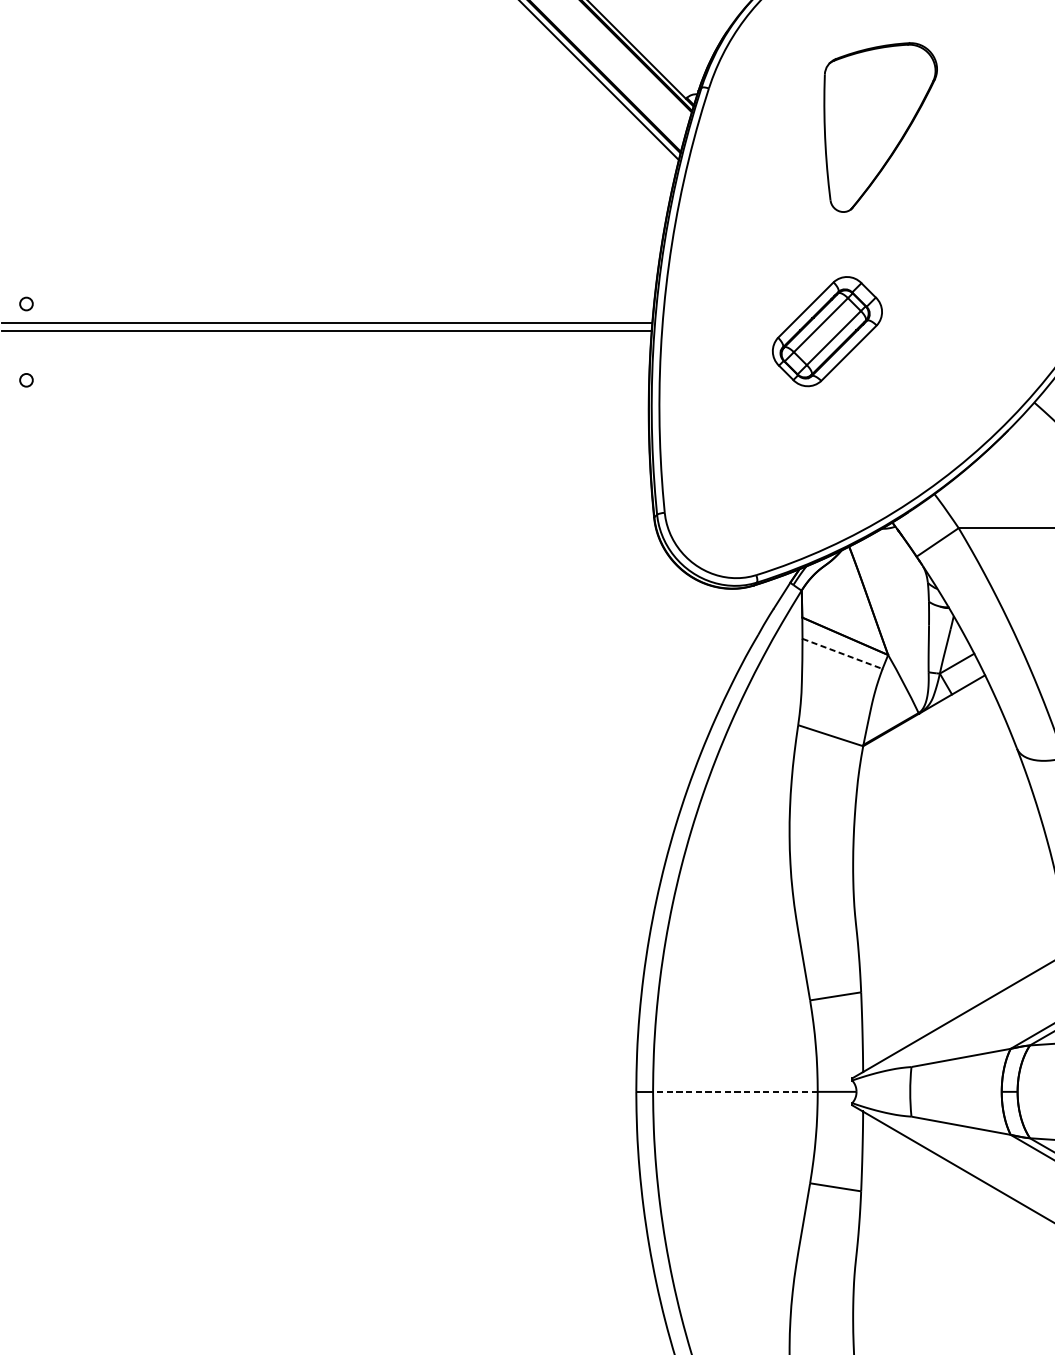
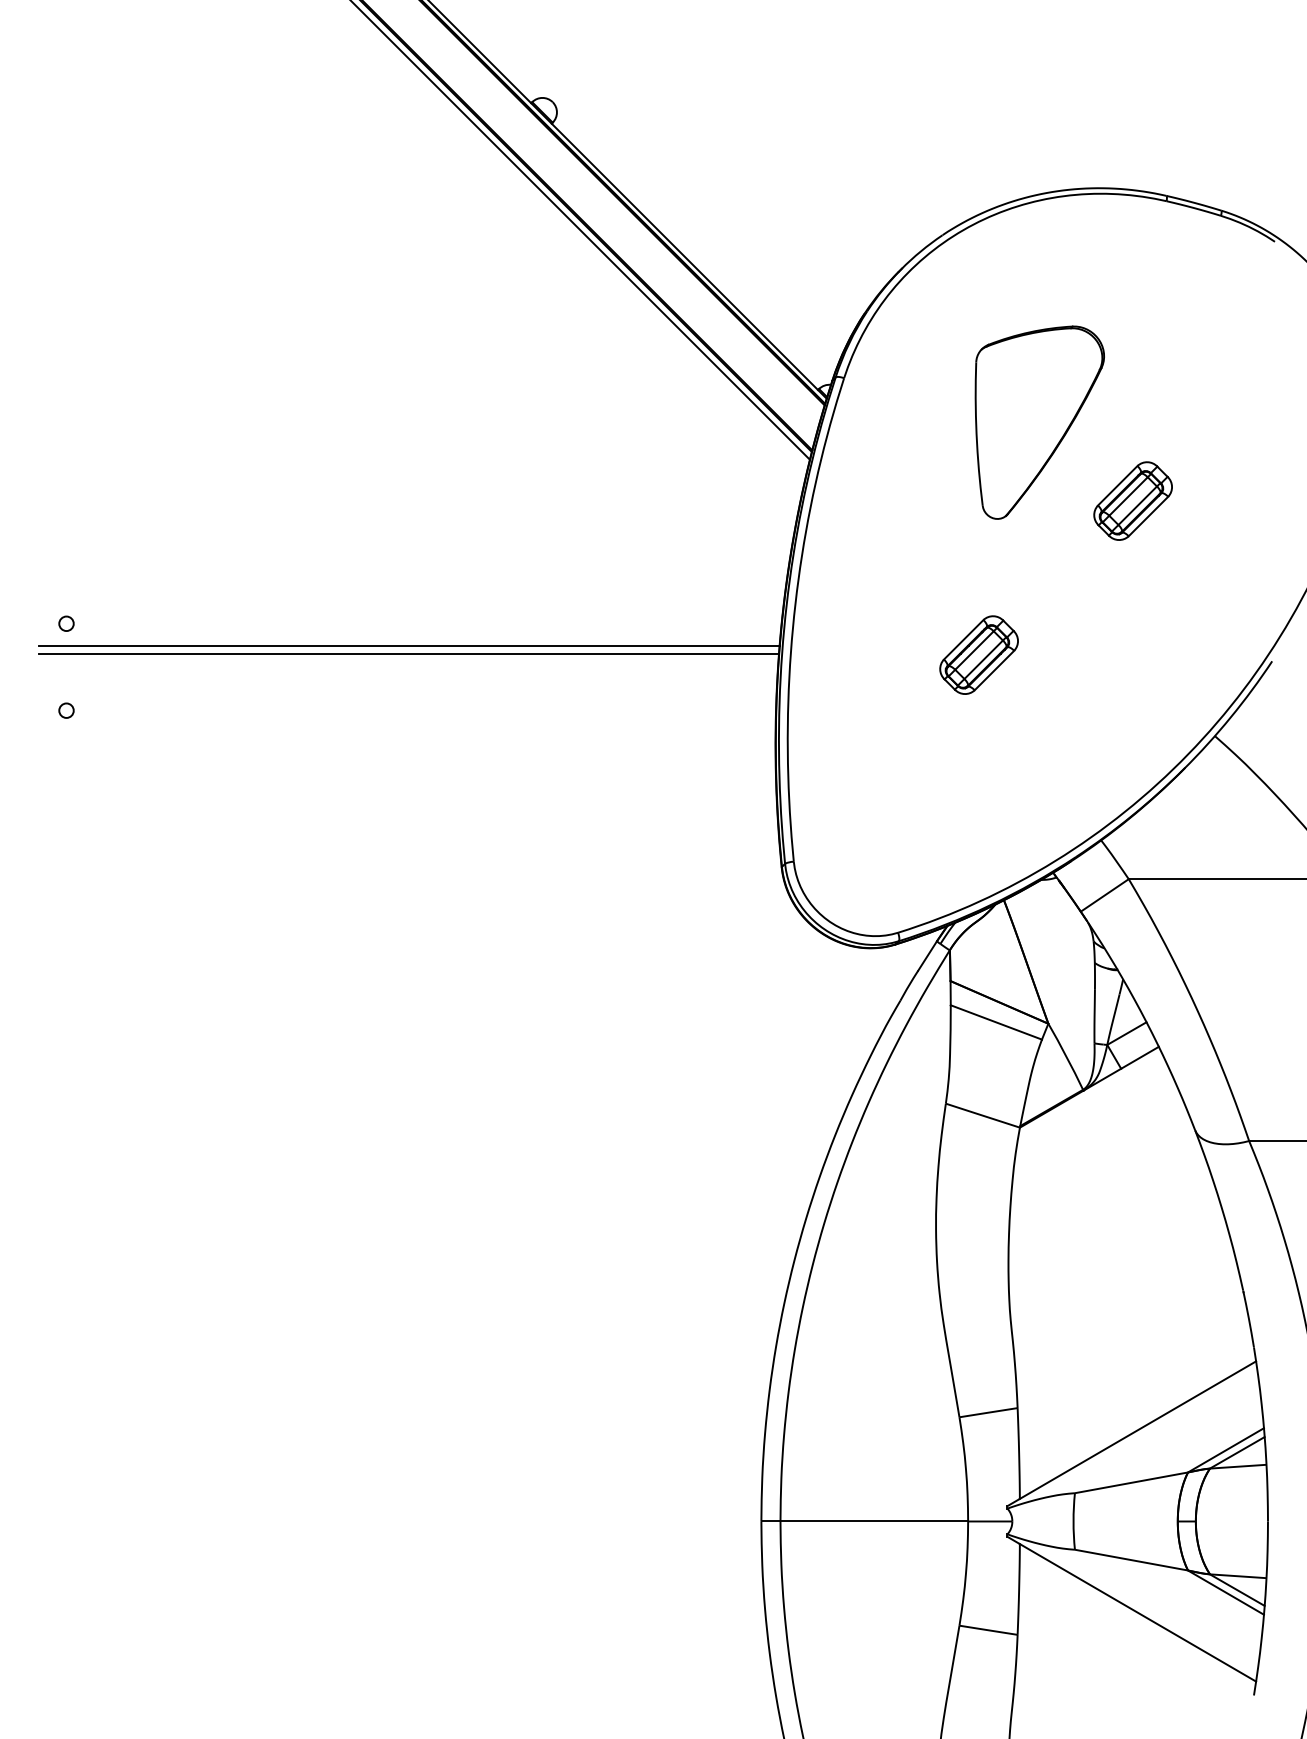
part: (961, 195) -> (1132, 500), added
part: (826, 330) -> (978, 654), size x0.62
line: (842, 653) -> (996, 1022), dashed -> solid
line: (735, 1091) -> (874, 1521), dashed -> solid

